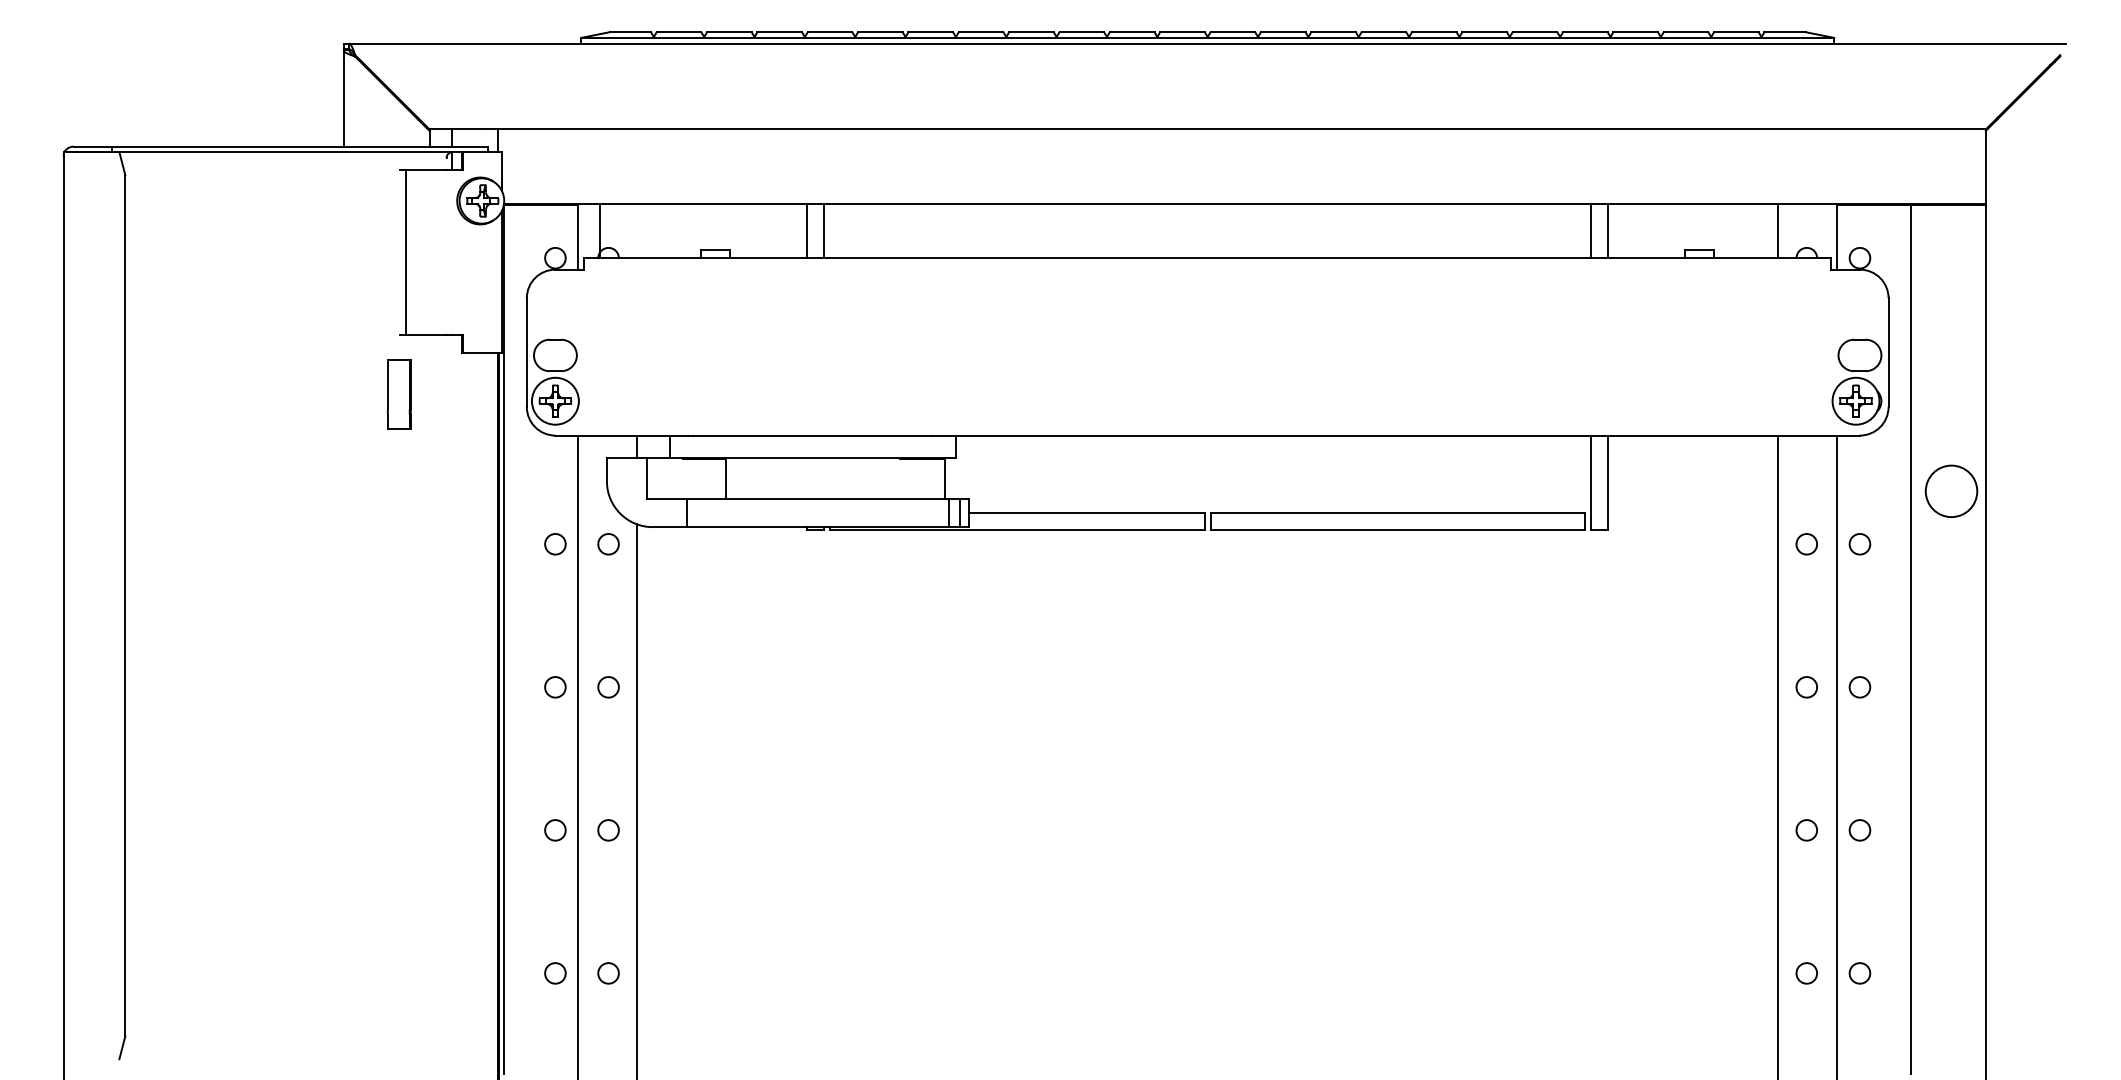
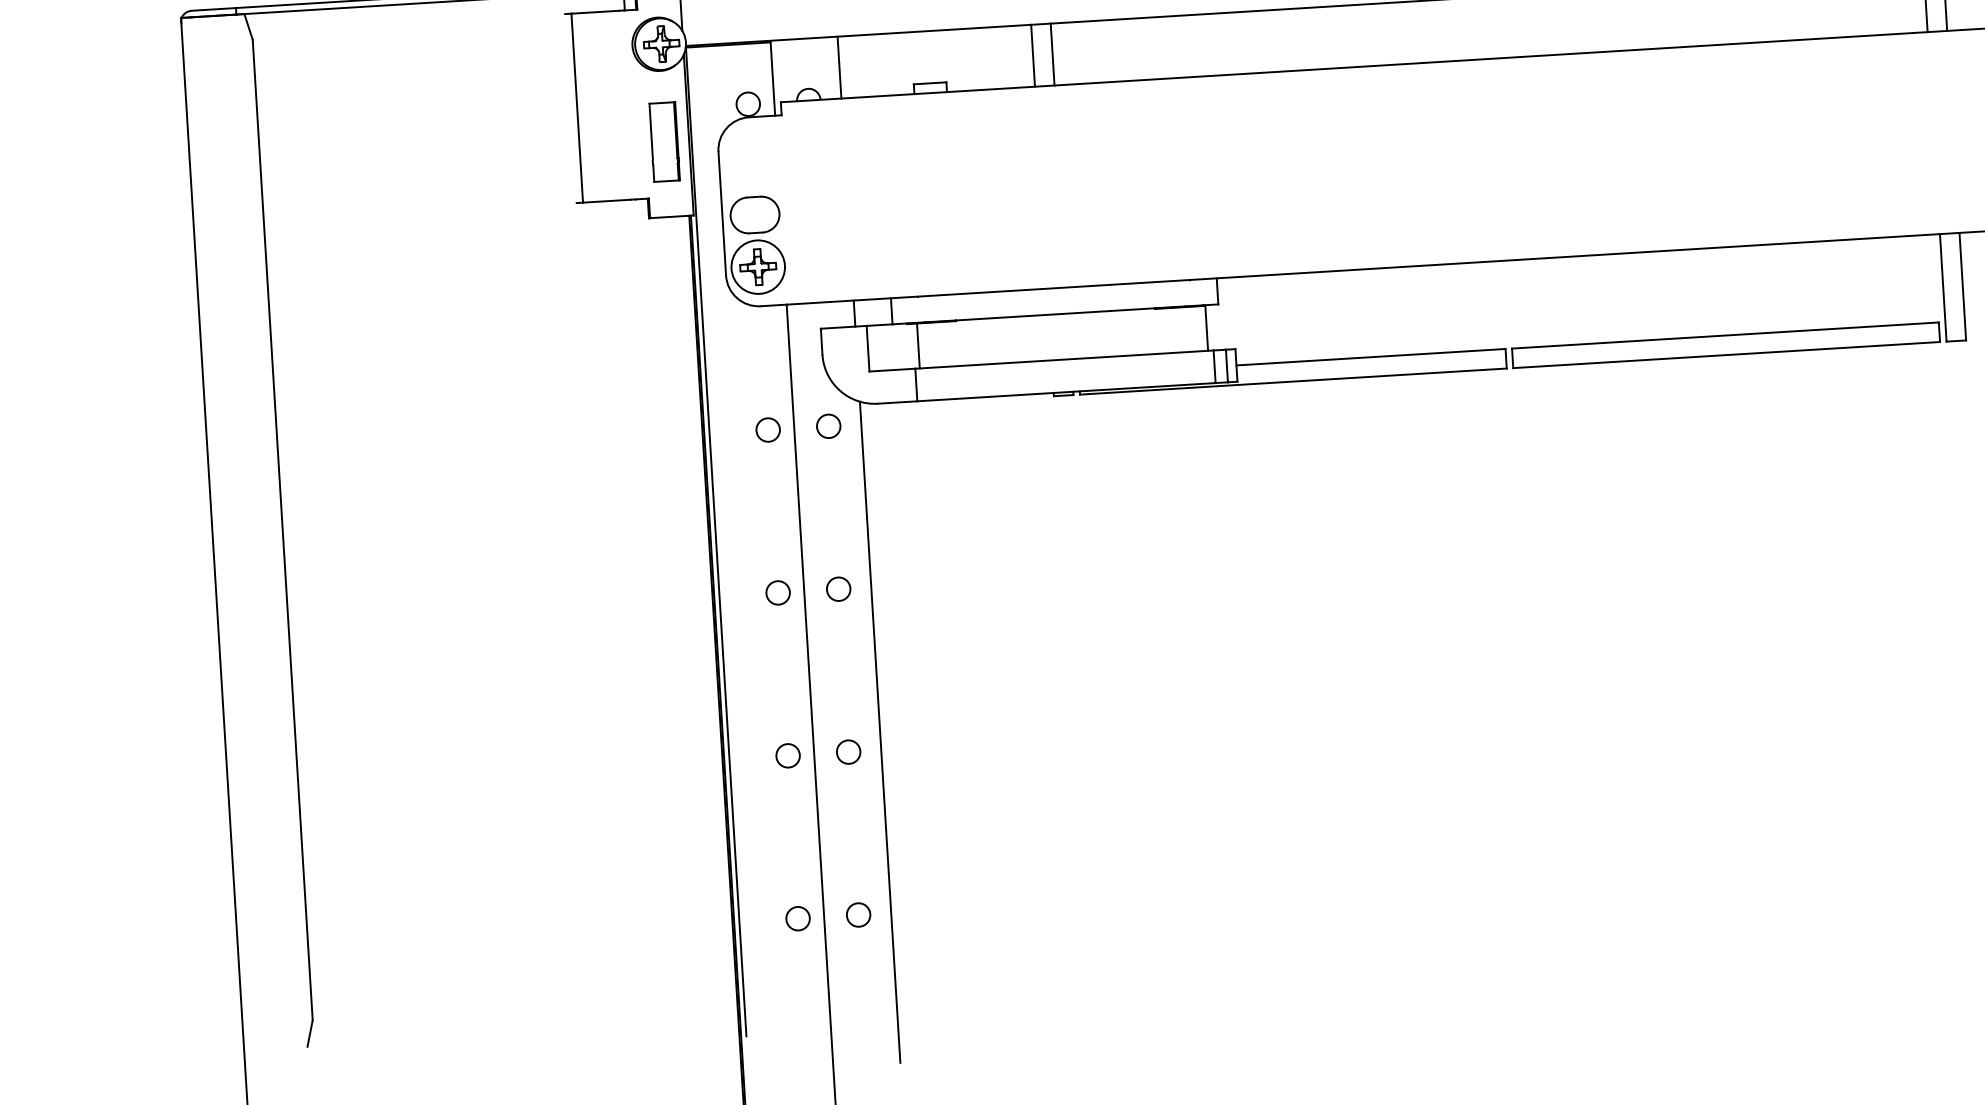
line: (600, 230) -> (839, 66), moved
part: (398, 394) -> (663, 141), moved
line: (726, 478) -> (918, 345), moved

